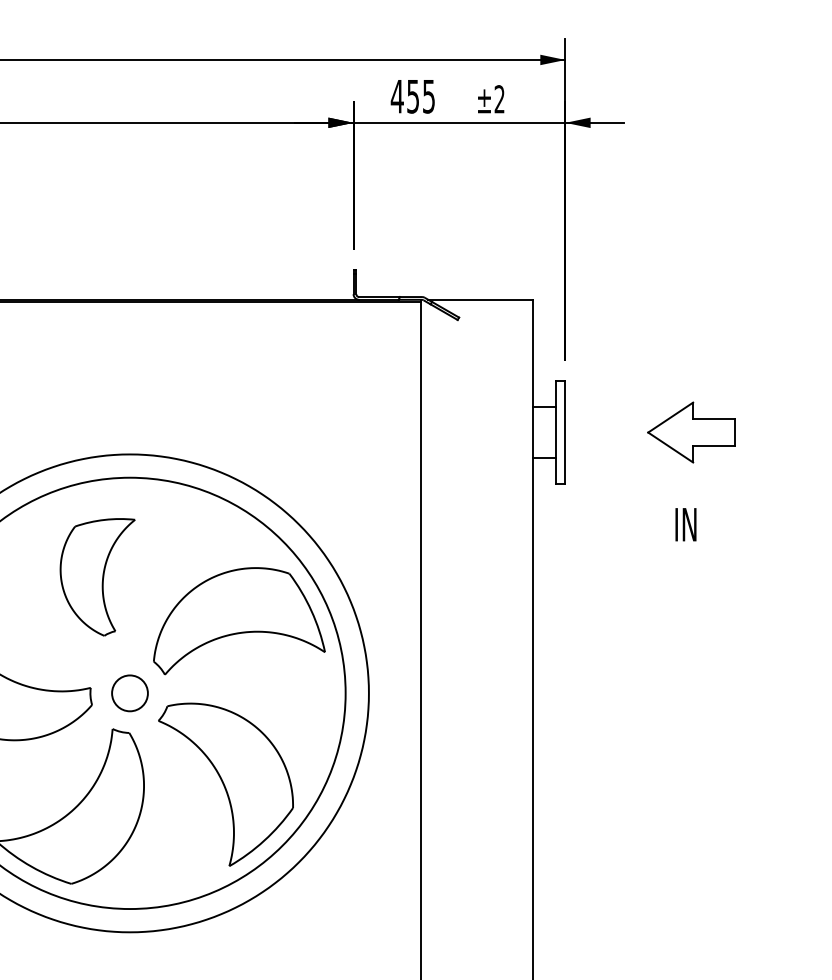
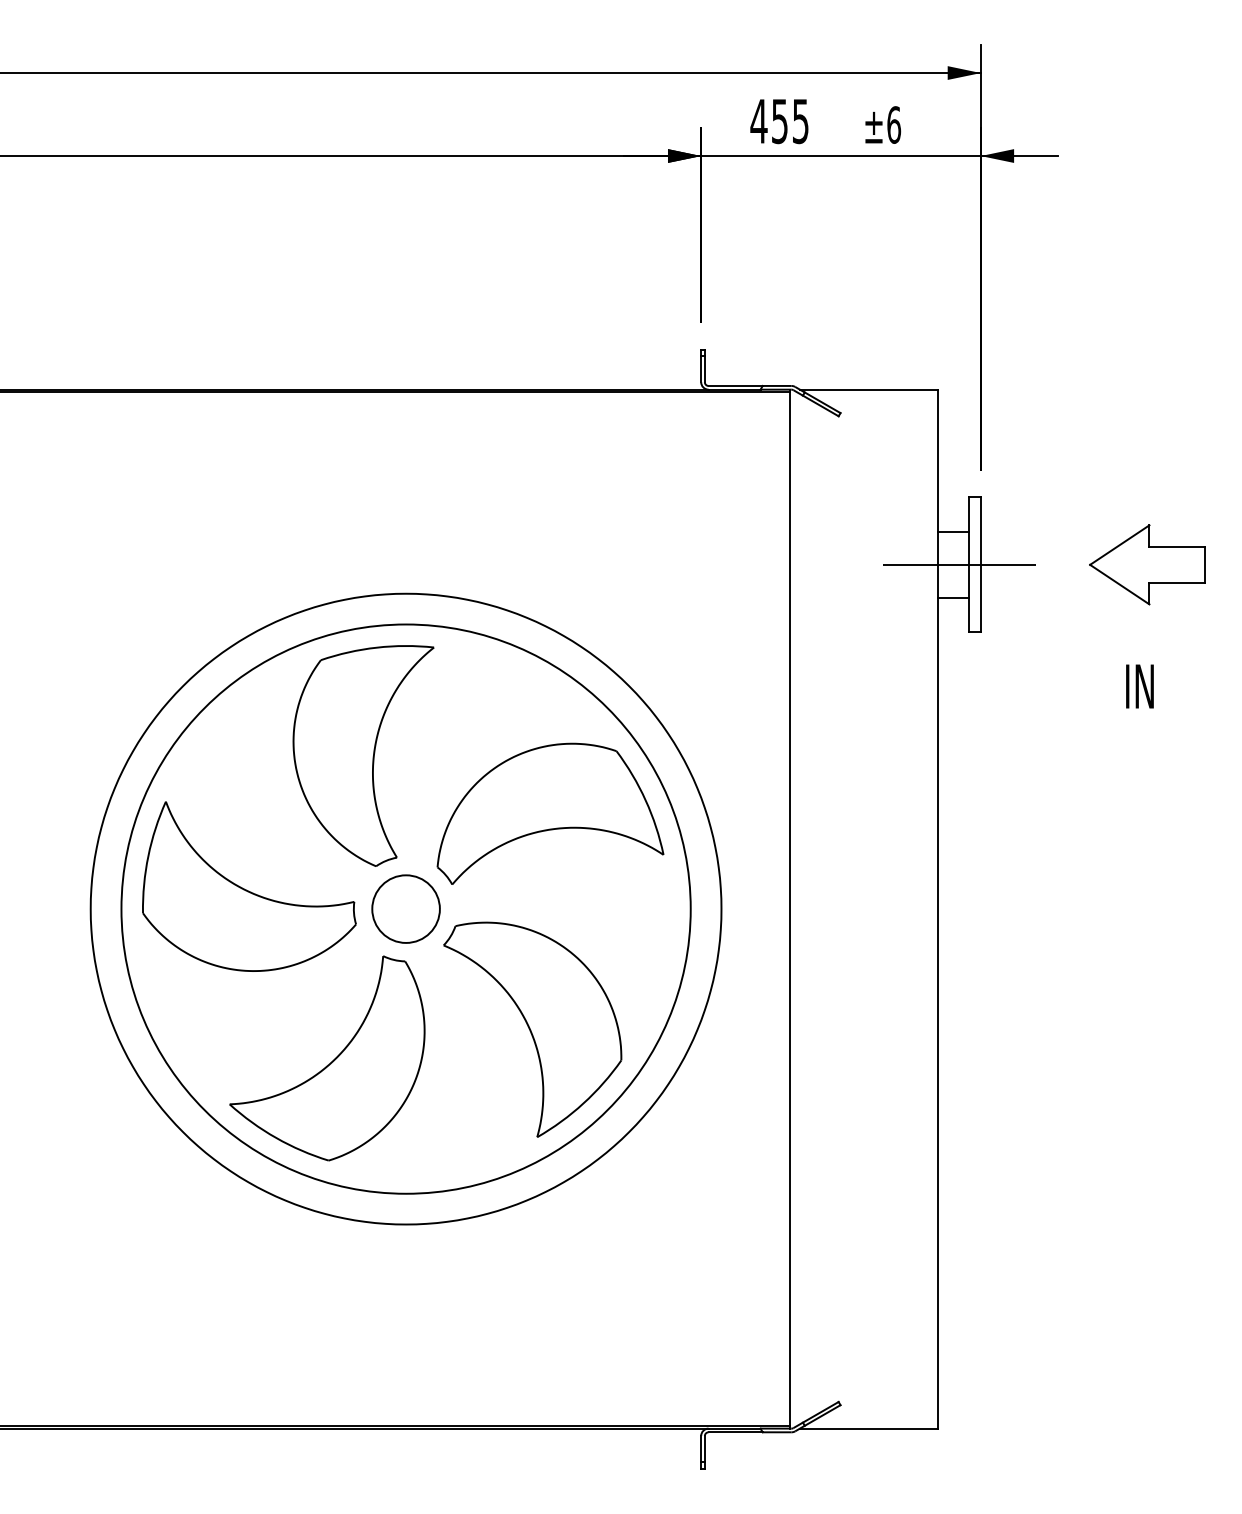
text: (500, 98) -> (894, 124), ±2 -> ±6
line: (549, 432) -> (959, 564), added
part: (97, 576) -> (363, 755), size x1.43
circle: (129, 692) -> (405, 908), size x1.43

